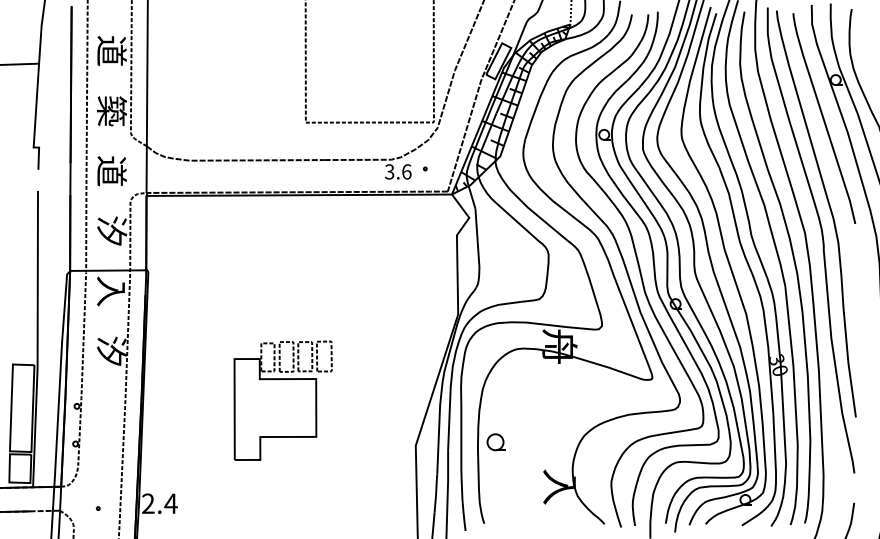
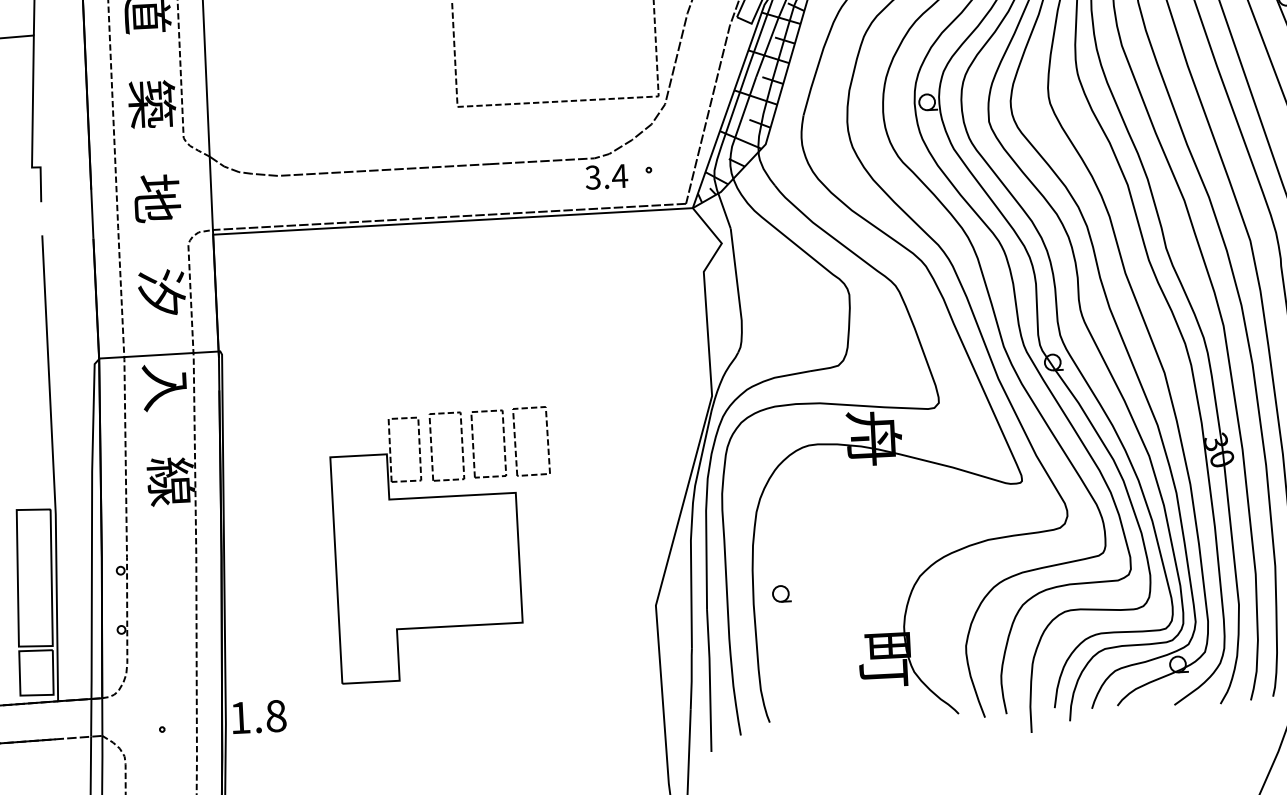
text: (111, 171) -> (156, 199), 道 -> 地
text: (406, 171) -> (619, 175), 3.6 -> 3.4
text: (111, 351) -> (170, 481), 汐 -> 線
part: (282, 400) -> (442, 545), size x1.43
part: (495, 442) -> (780, 594), size x0.62
text: (559, 486) -> (884, 658), 入 -> 町
text: (159, 503) -> (257, 716), 2.4 -> 1.8

